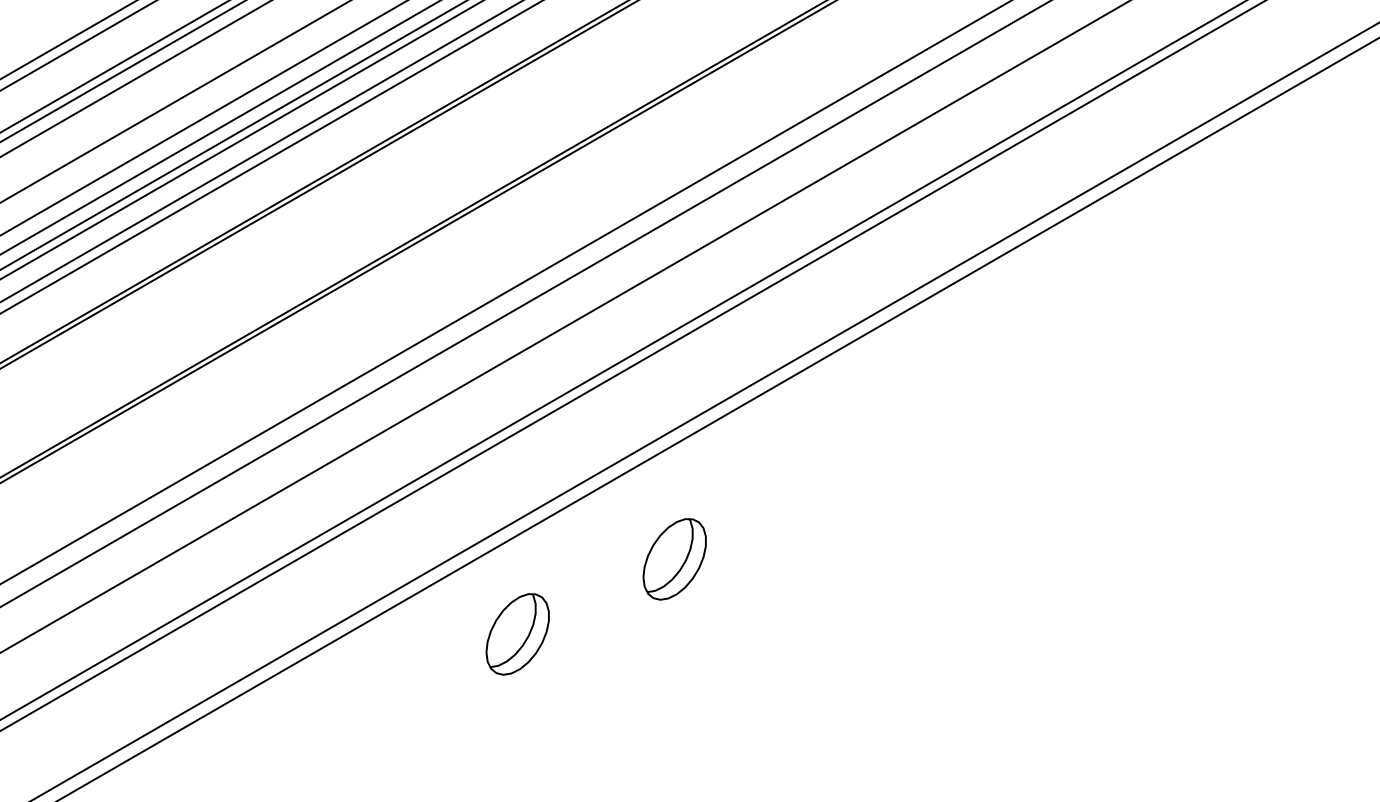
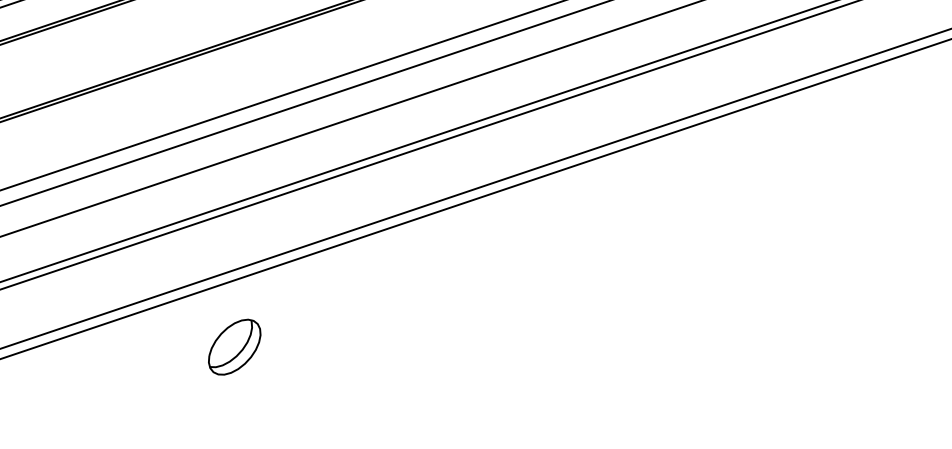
part: (674, 559) -> (359, 315), removed

